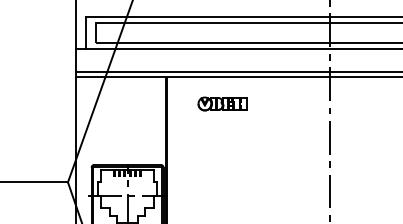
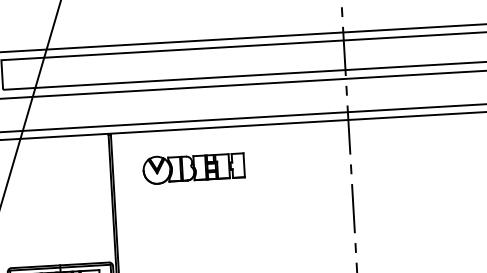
part: (222, 103) -> (193, 167), size x1.43

